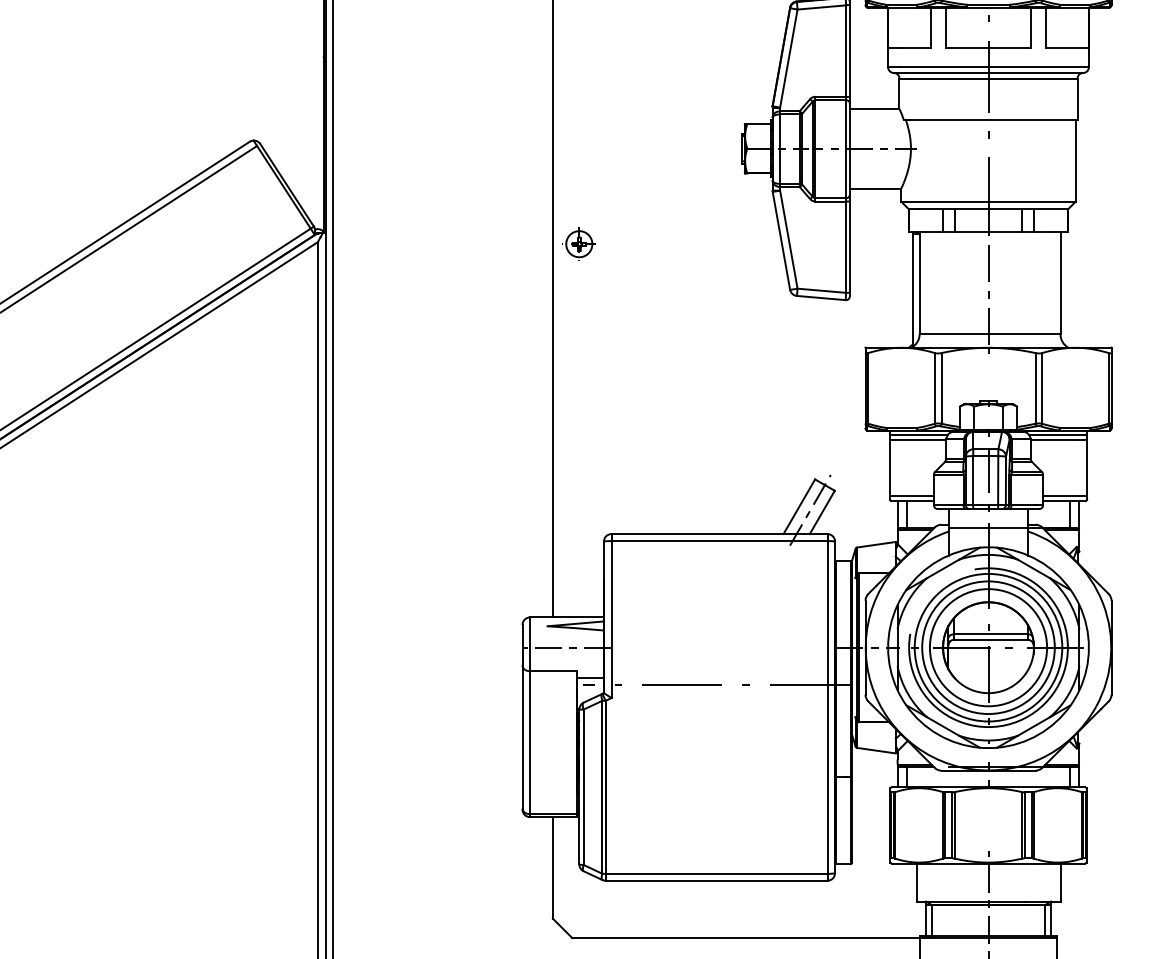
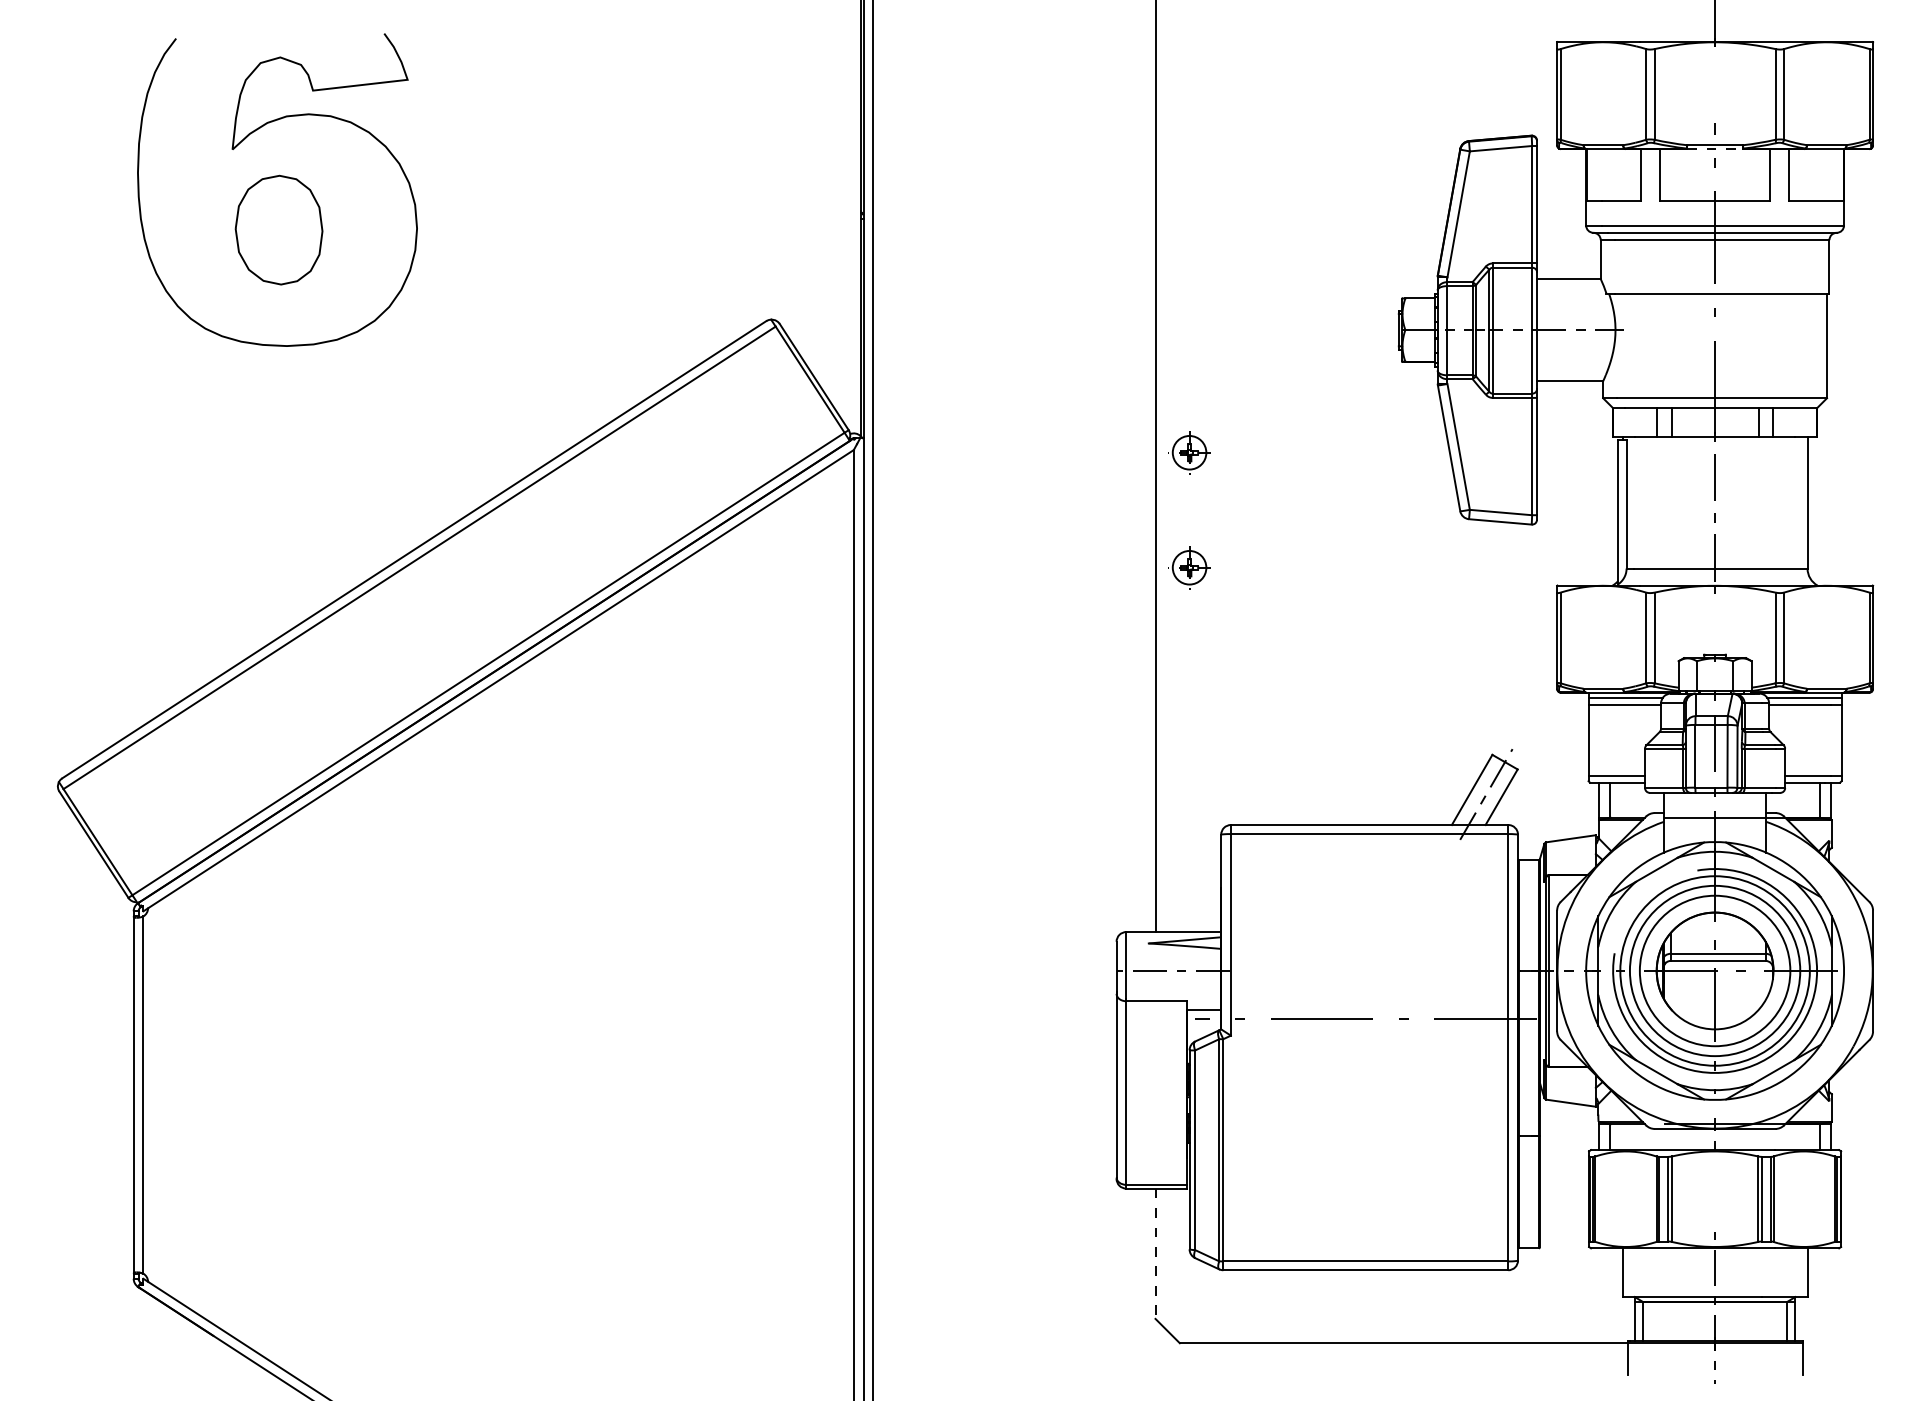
line: (988, 8) -> (1715, 149), solid -> dashed
part: (579, 333) -> (1189, 567), added
line: (552, 868) -> (1155, 1254), solid -> dashed

